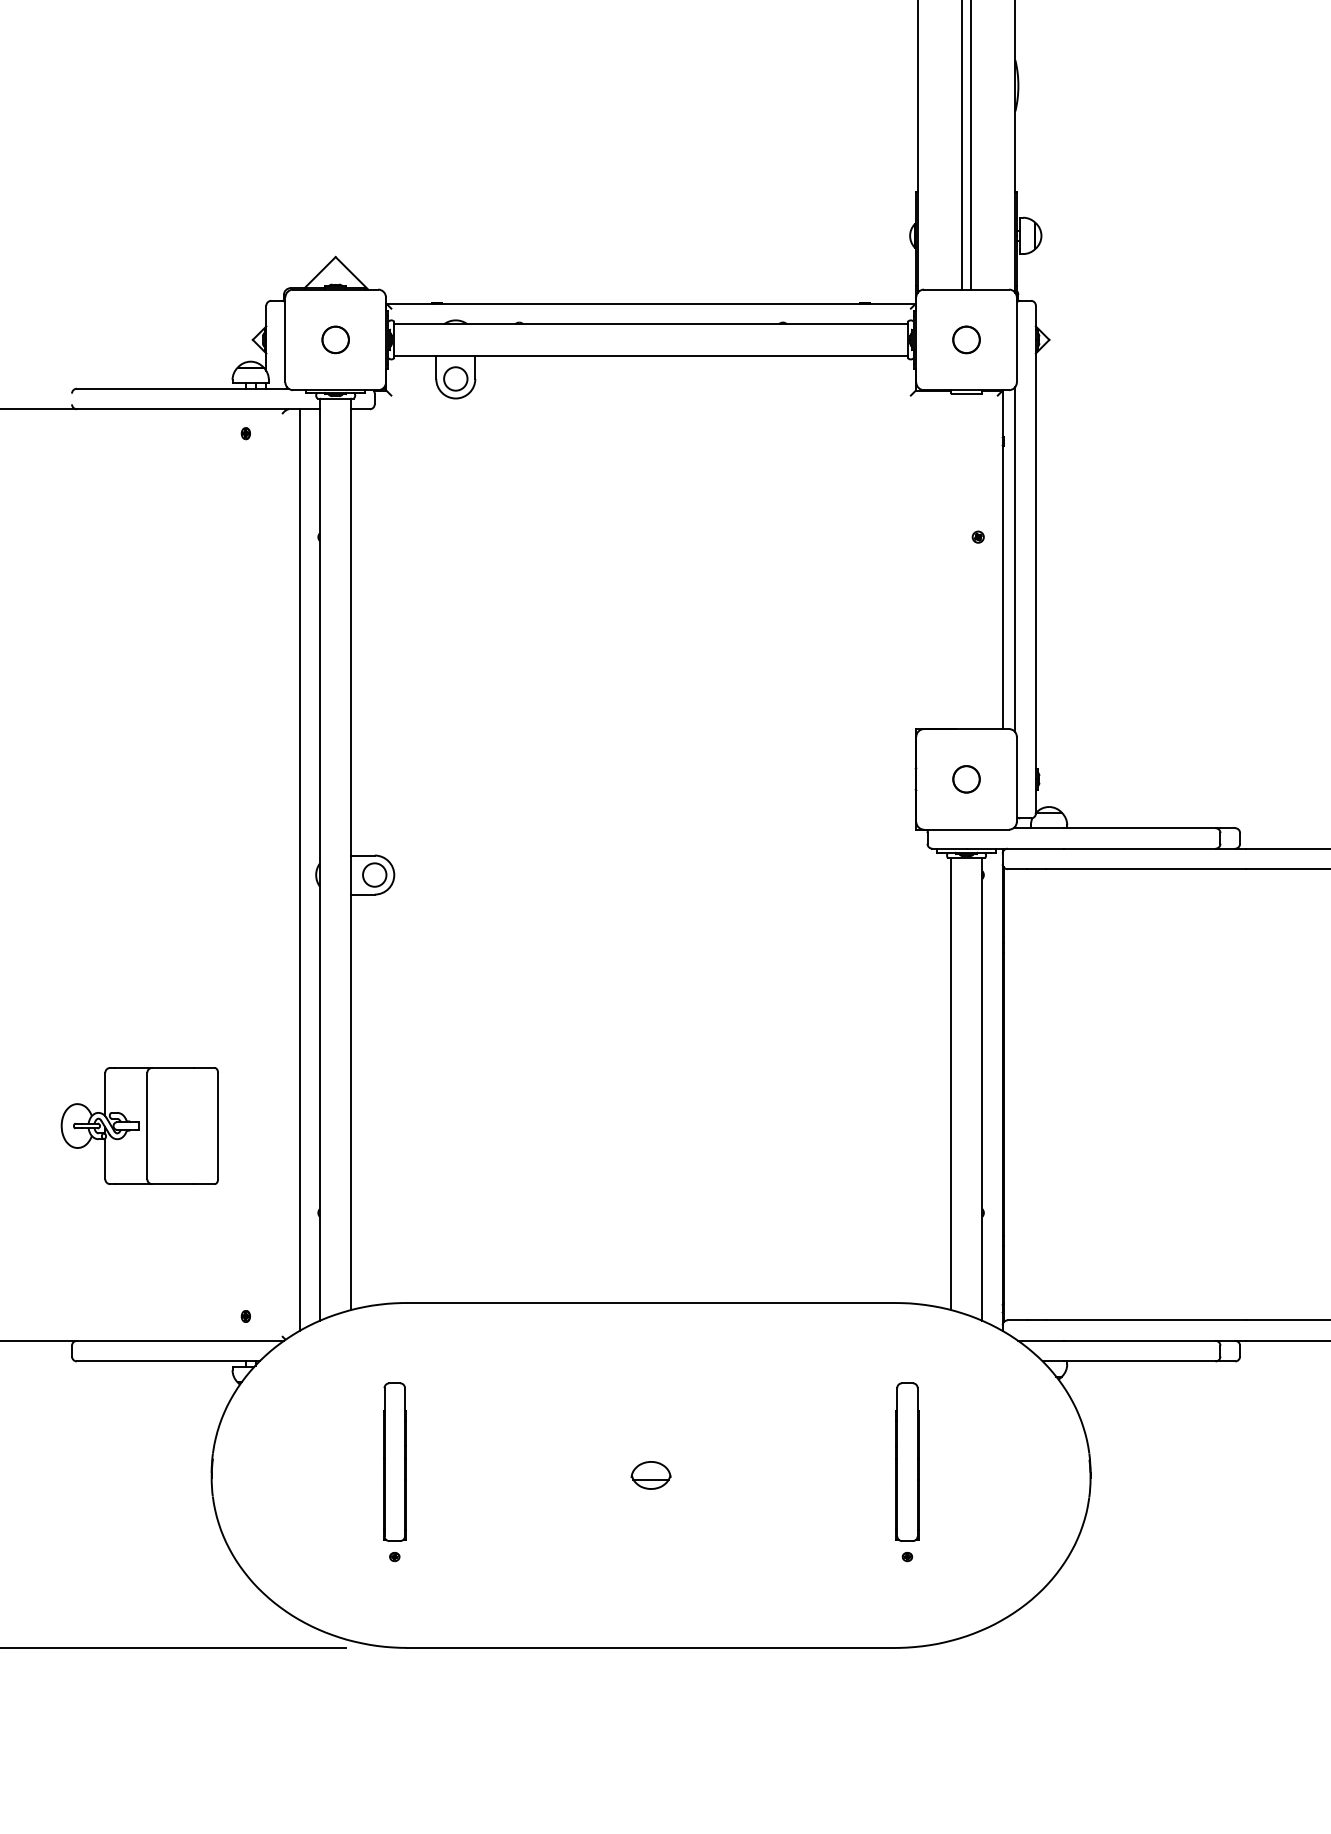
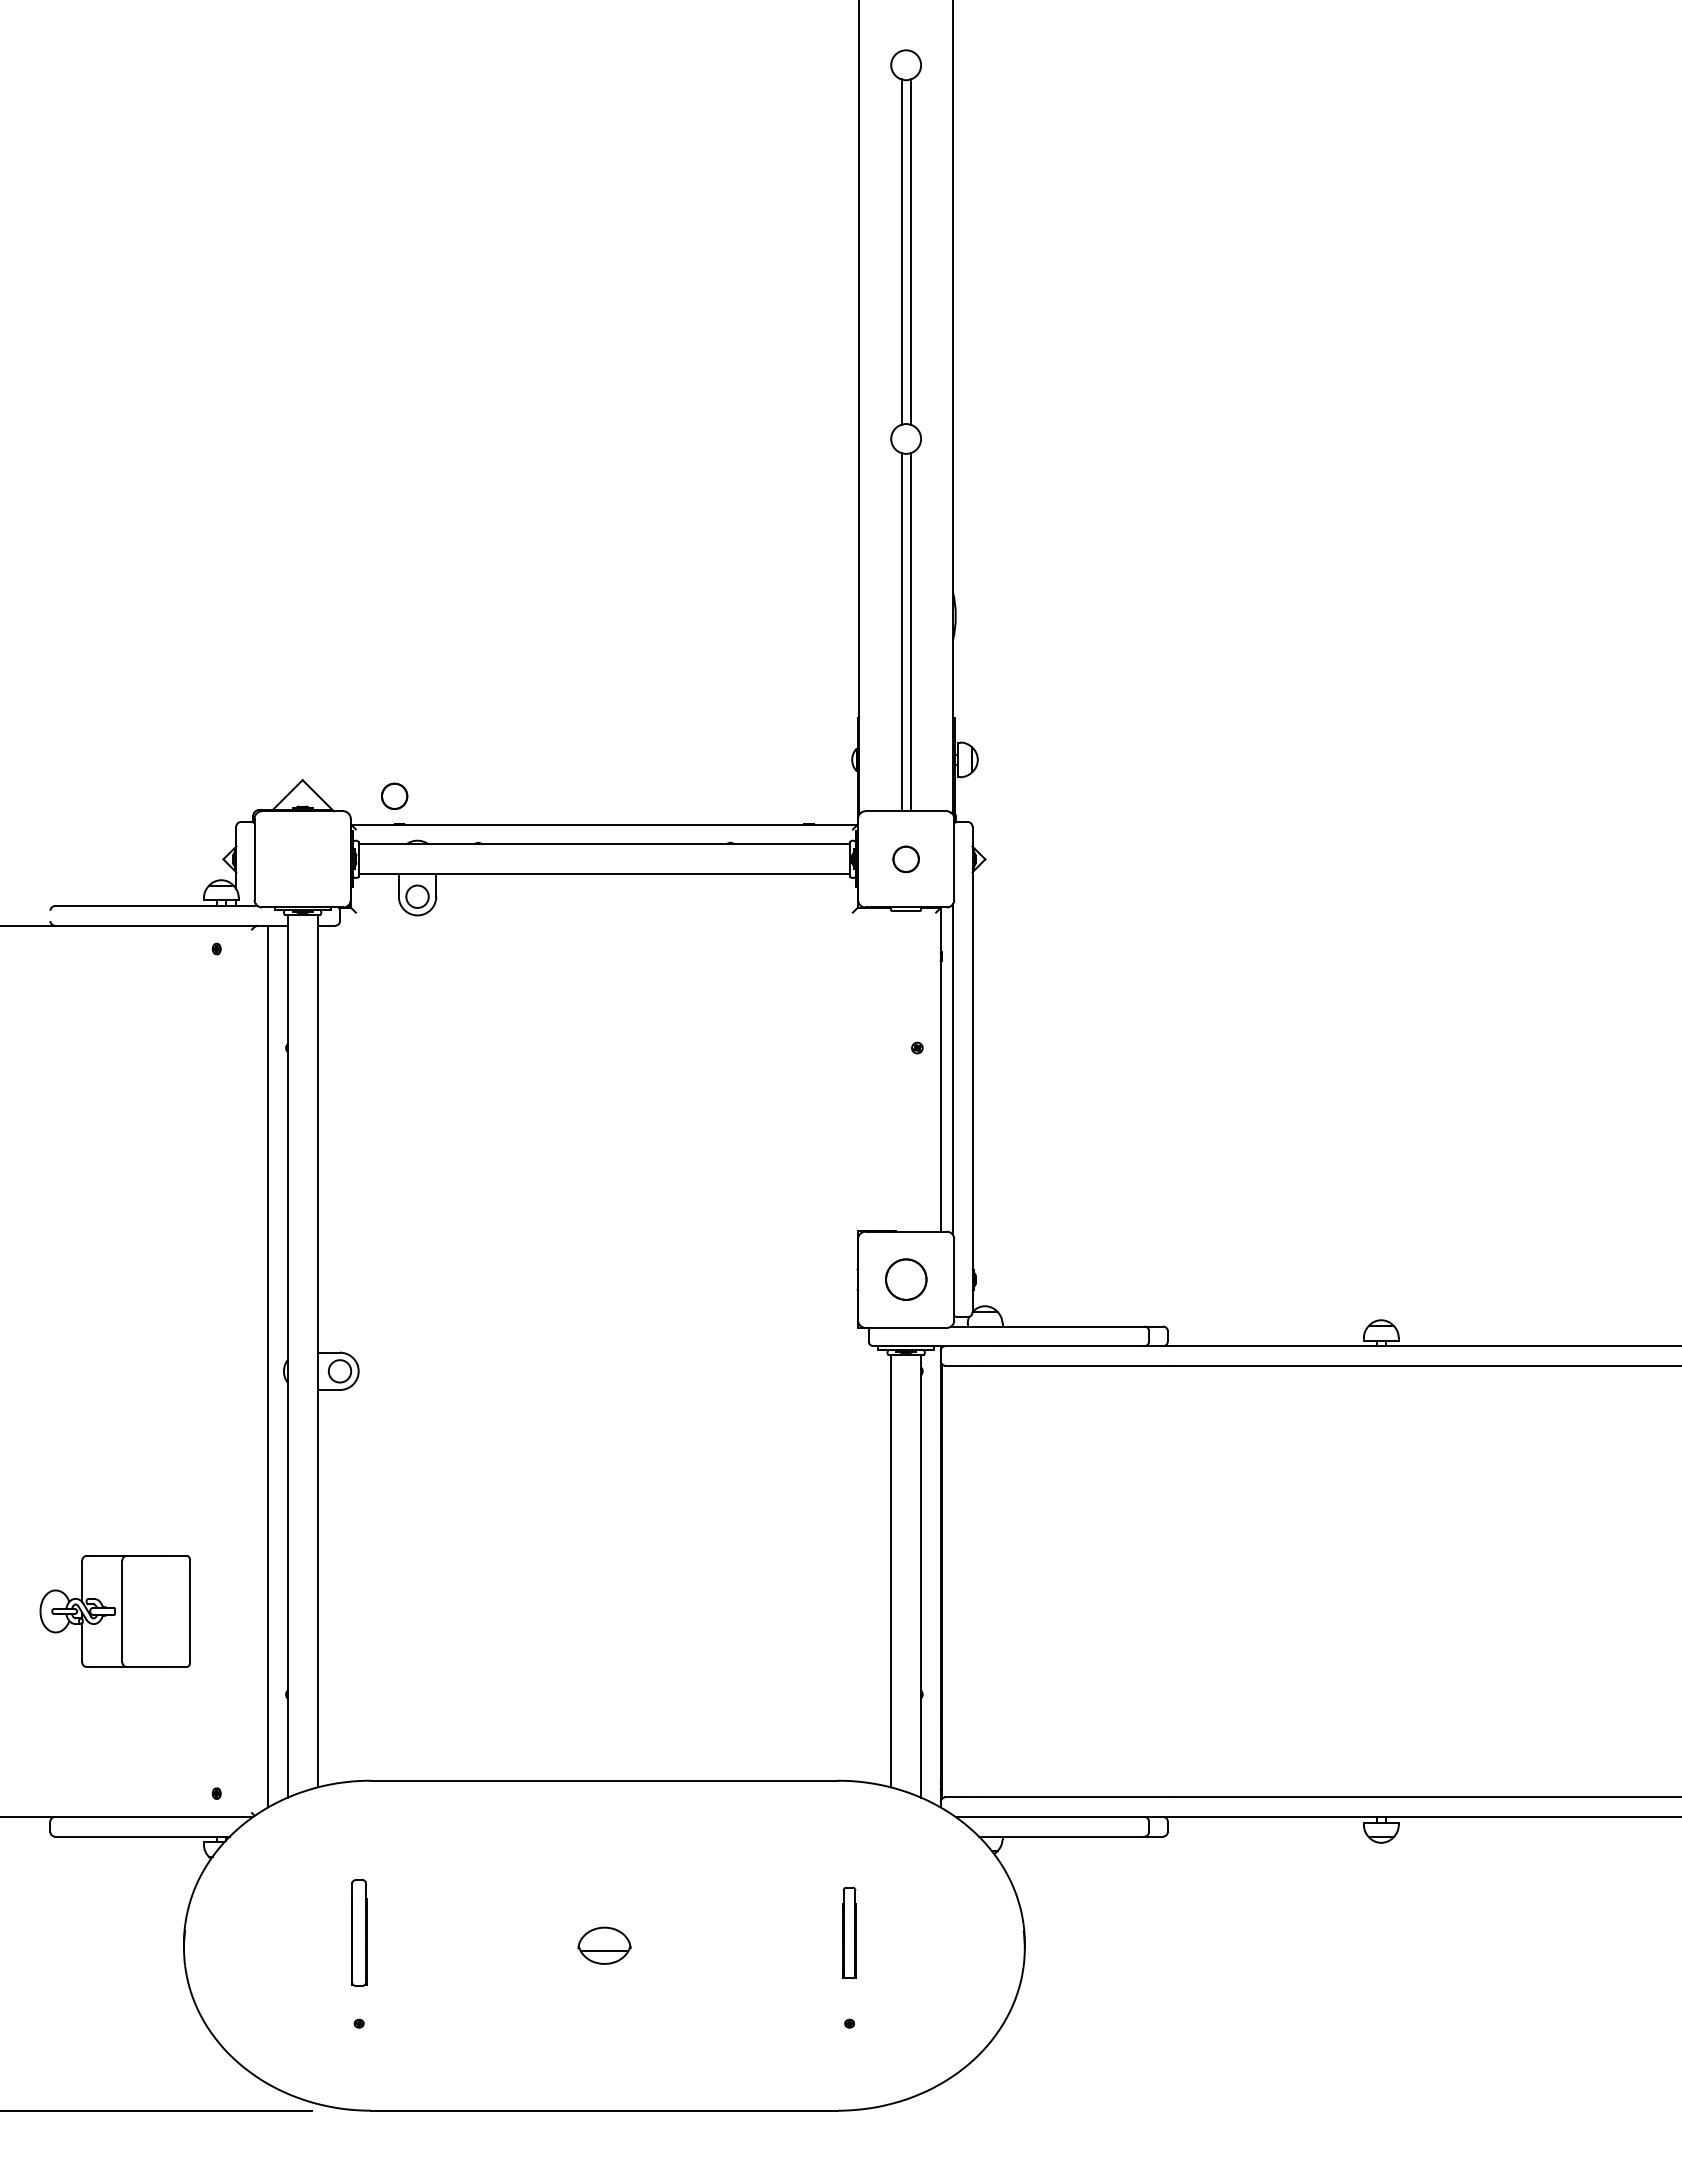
circle: (335, 338) -> (394, 795), moved
circle: (965, 779) -> (905, 1279), size x1.6
part: (394, 1461) -> (358, 1932), size x0.7
part: (907, 1461) -> (849, 1932), size x0.6
part: (650, 1475) -> (603, 1945), size x1.4

